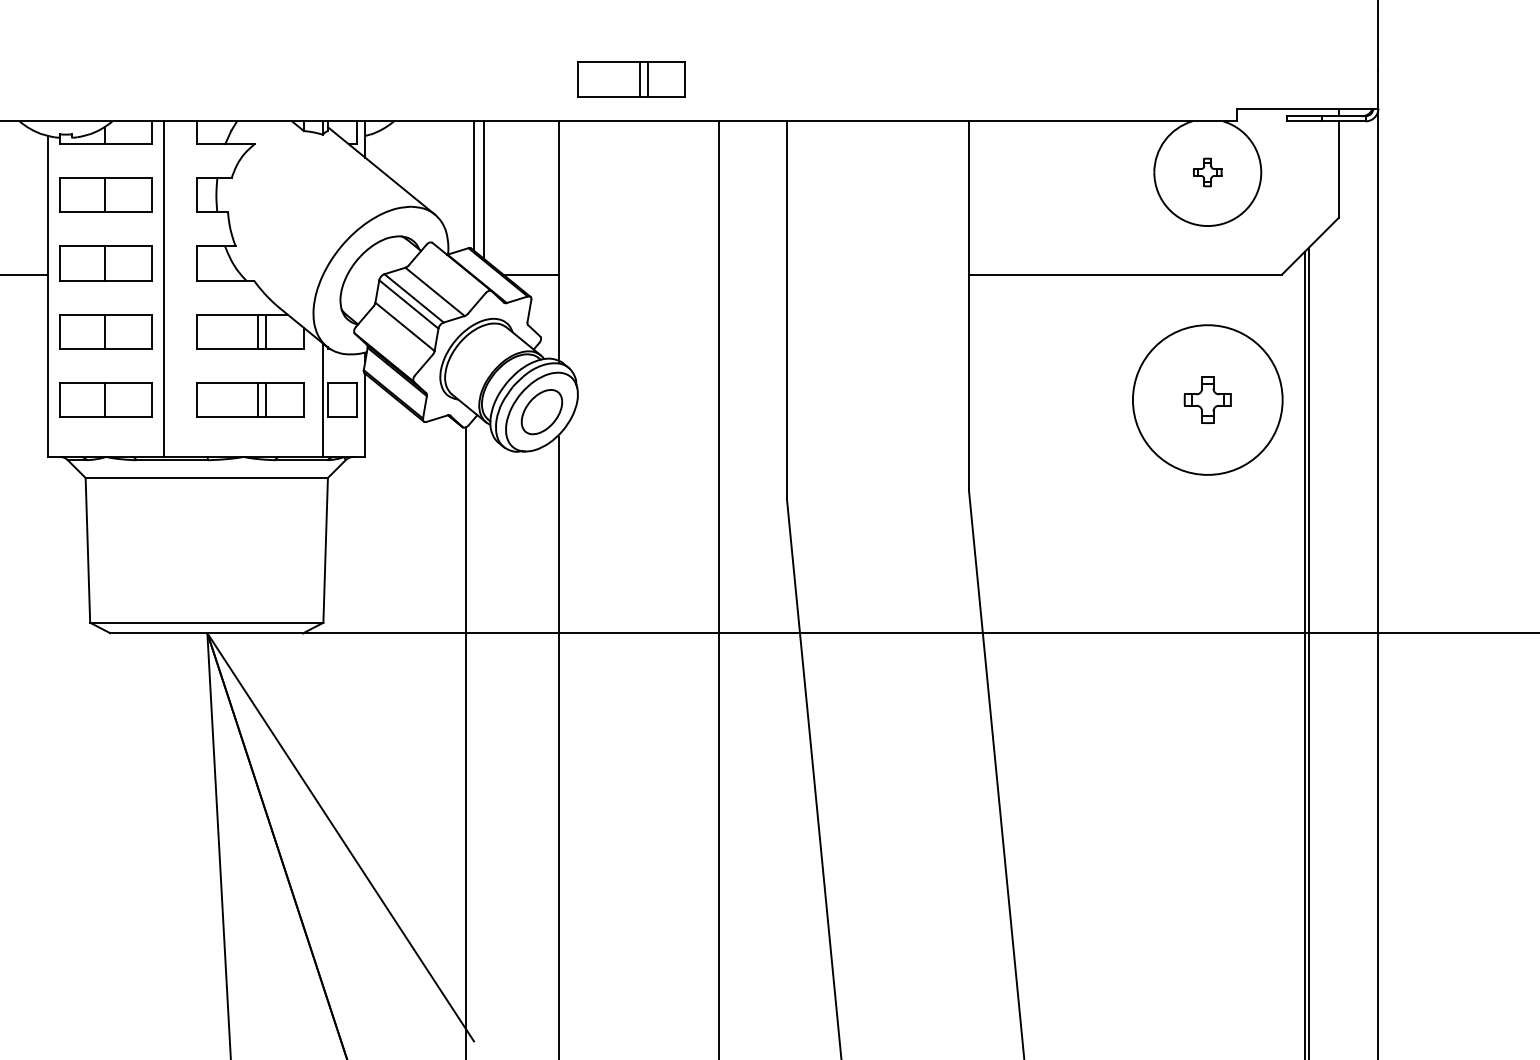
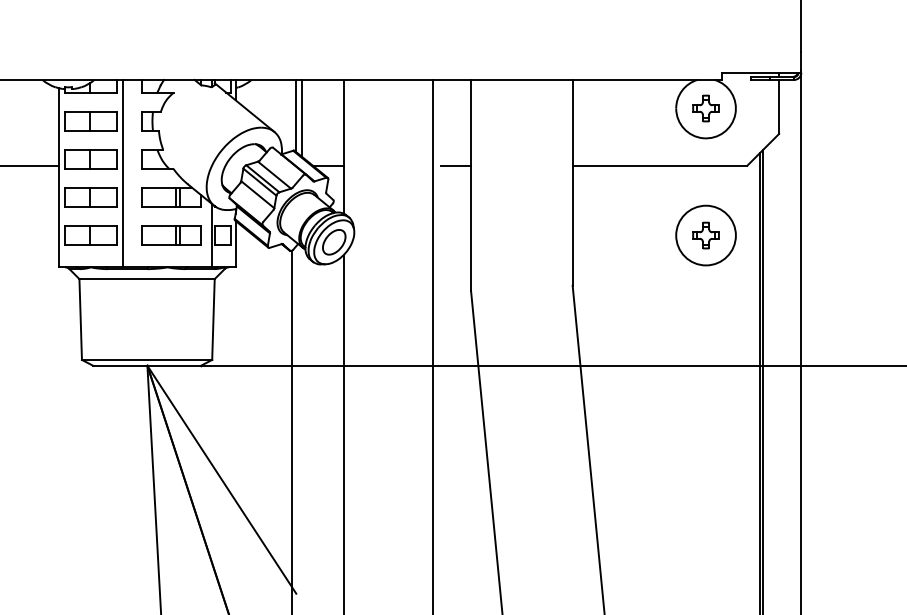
part: (631, 79) -> (384, 56), removed
part: (1206, 172) -> (705, 108), size x1.67
line: (760, 274) -> (456, 165), added
circle: (1206, 399) -> (705, 235), size x0.71

